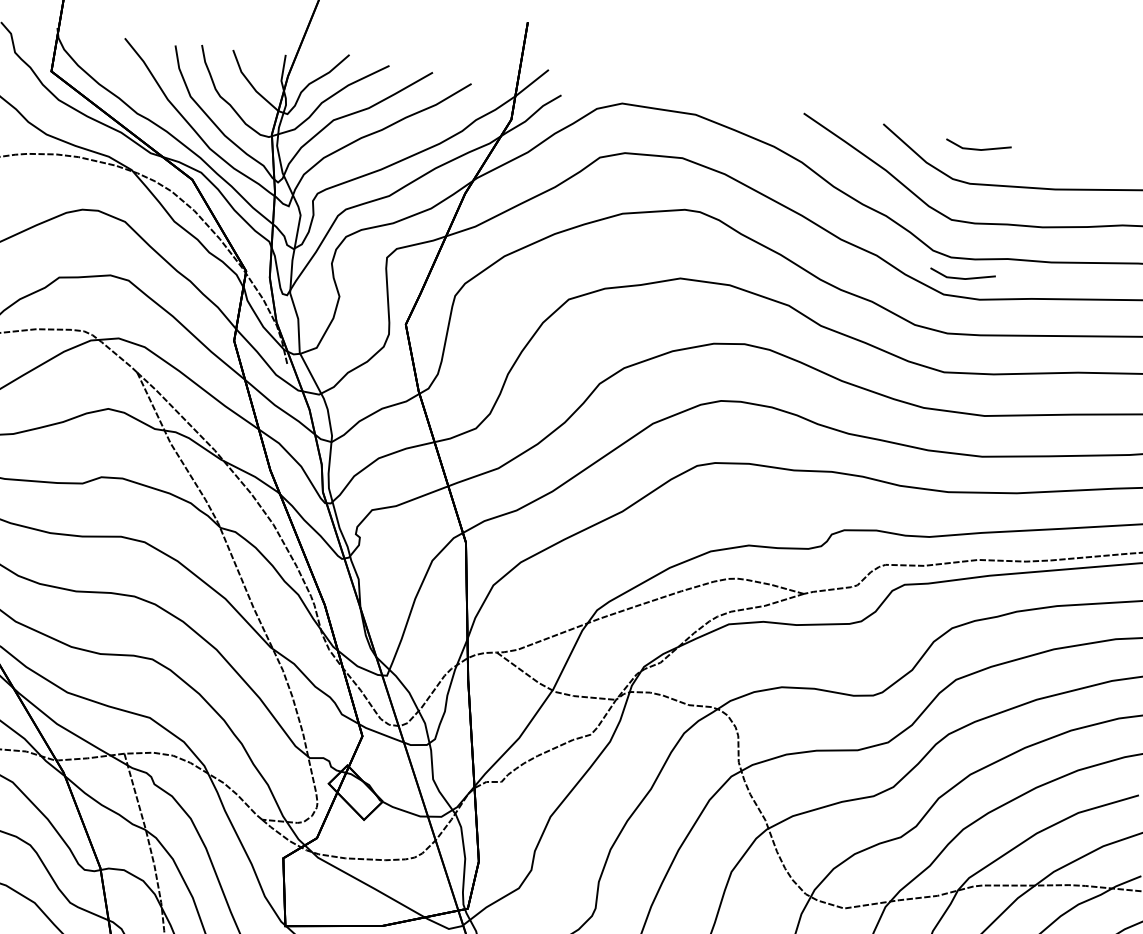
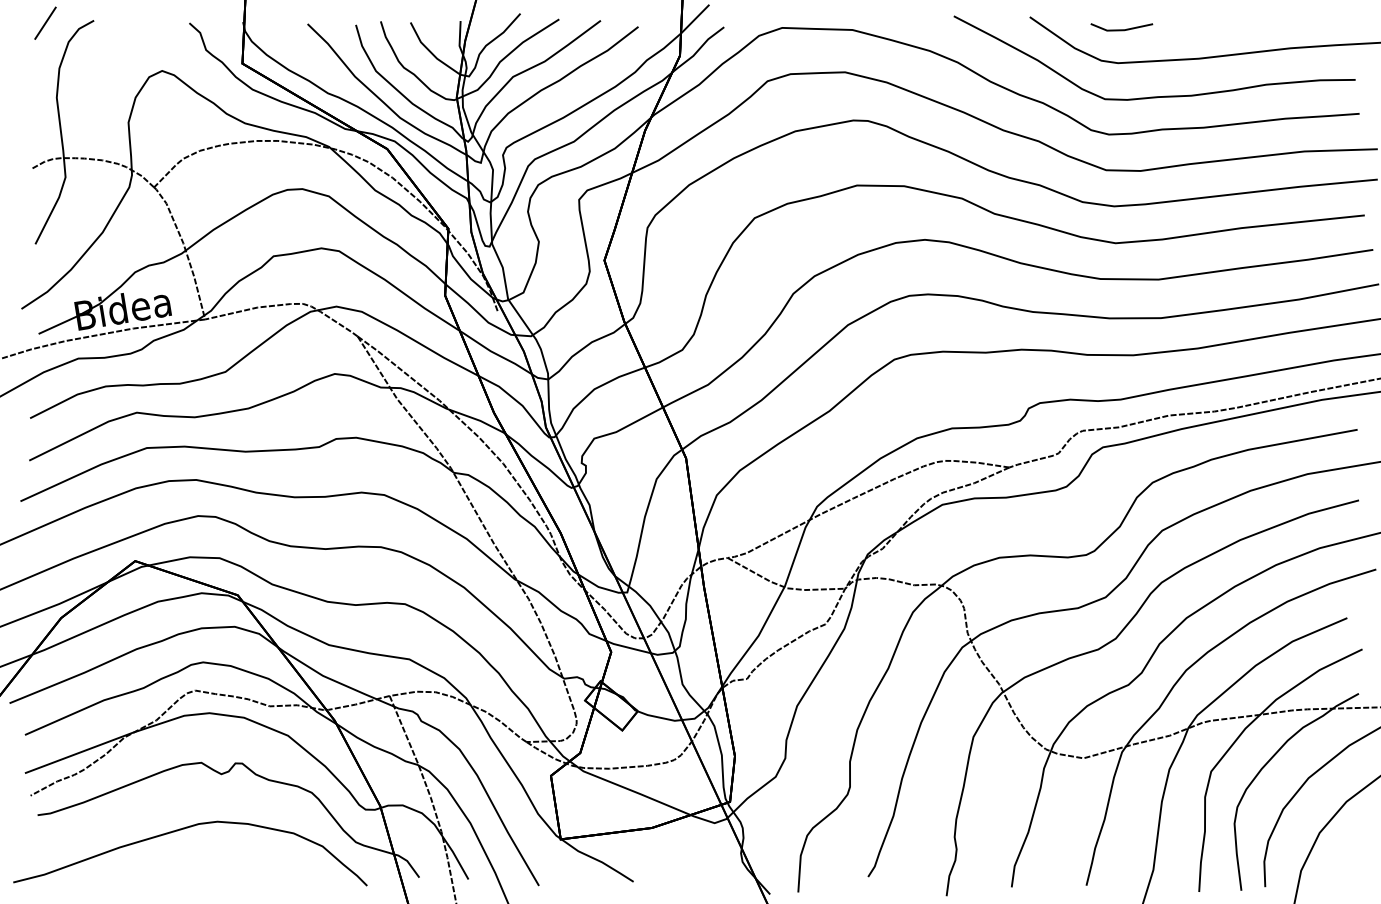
line: (962, 277) -> (1121, 152), removed

